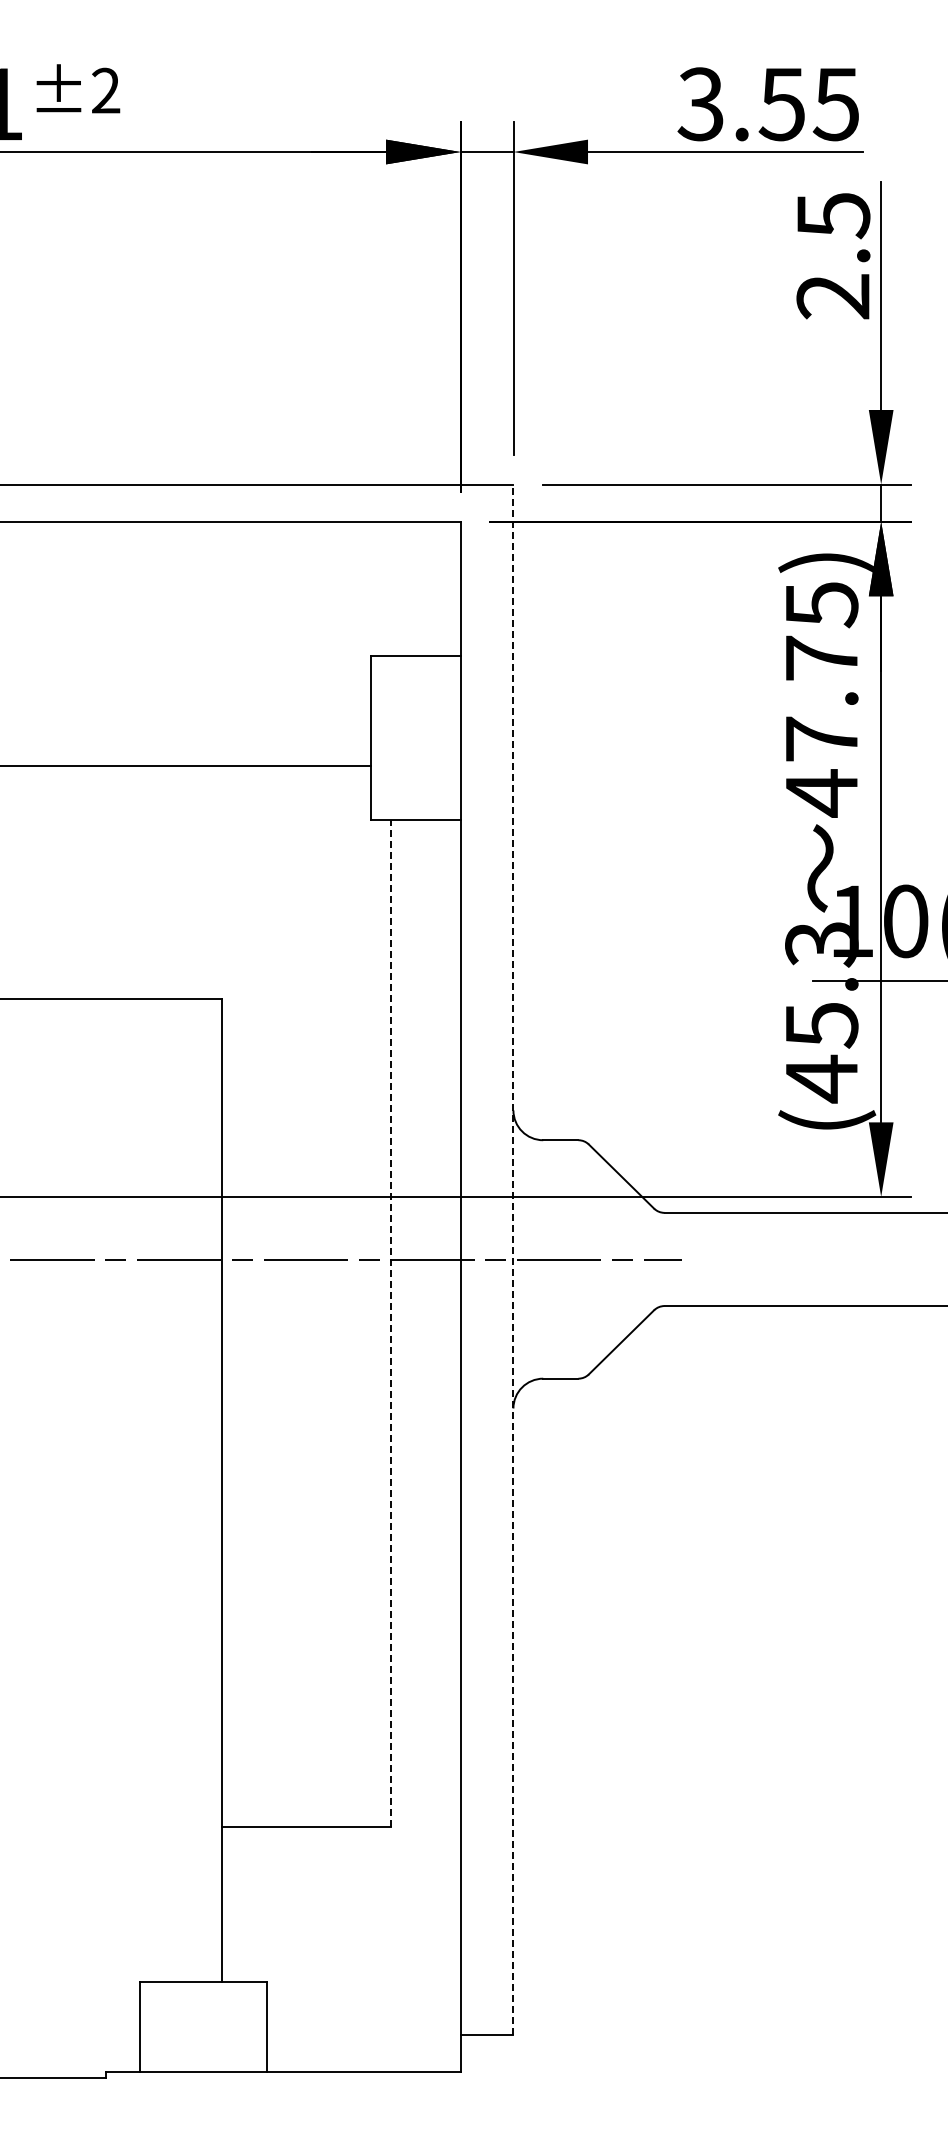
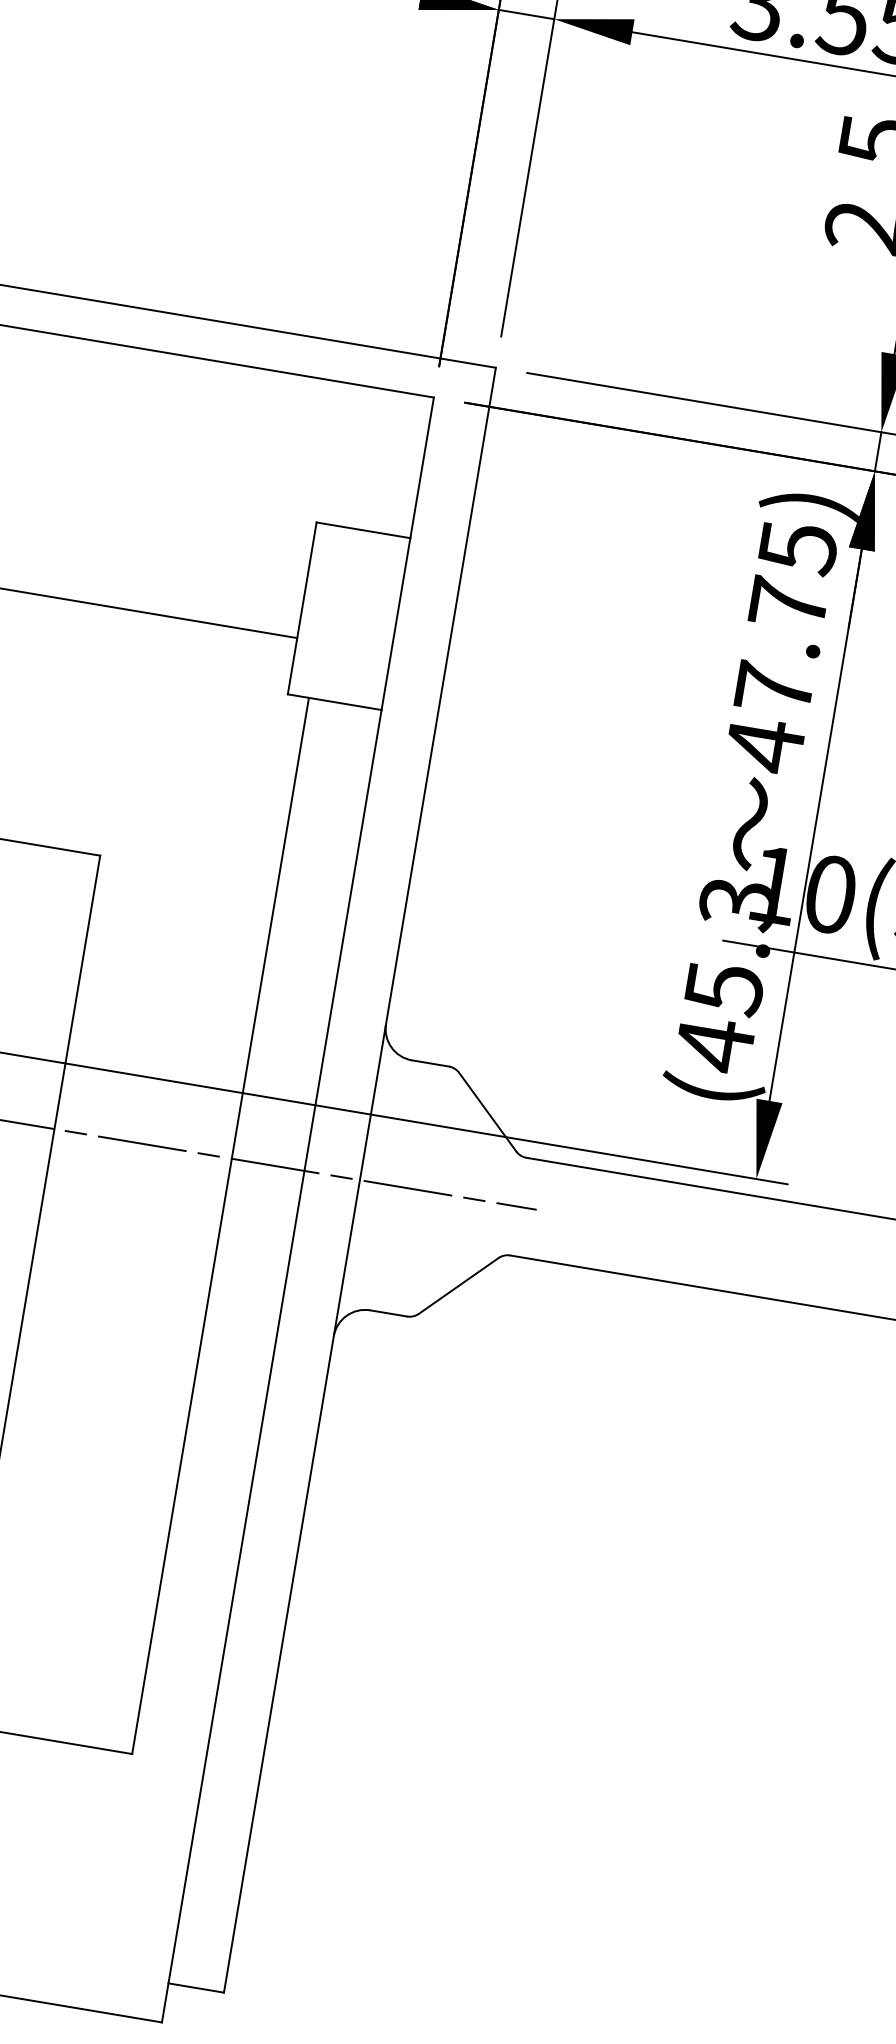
line: (513, 1259) -> (360, 1180), dashed -> solid
line: (391, 1323) -> (220, 1225), dashed -> solid

